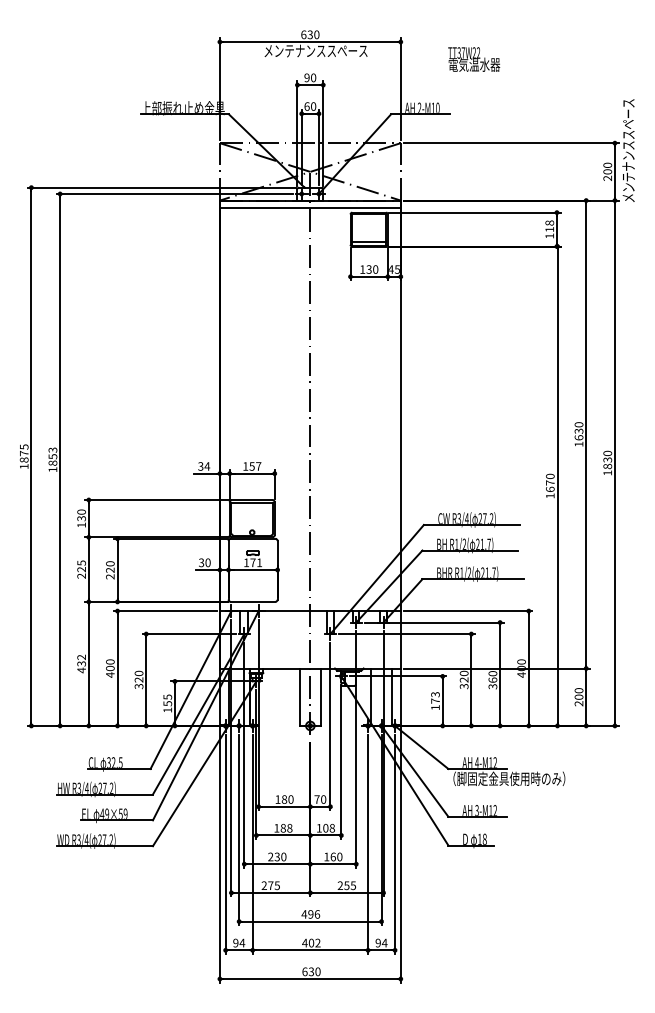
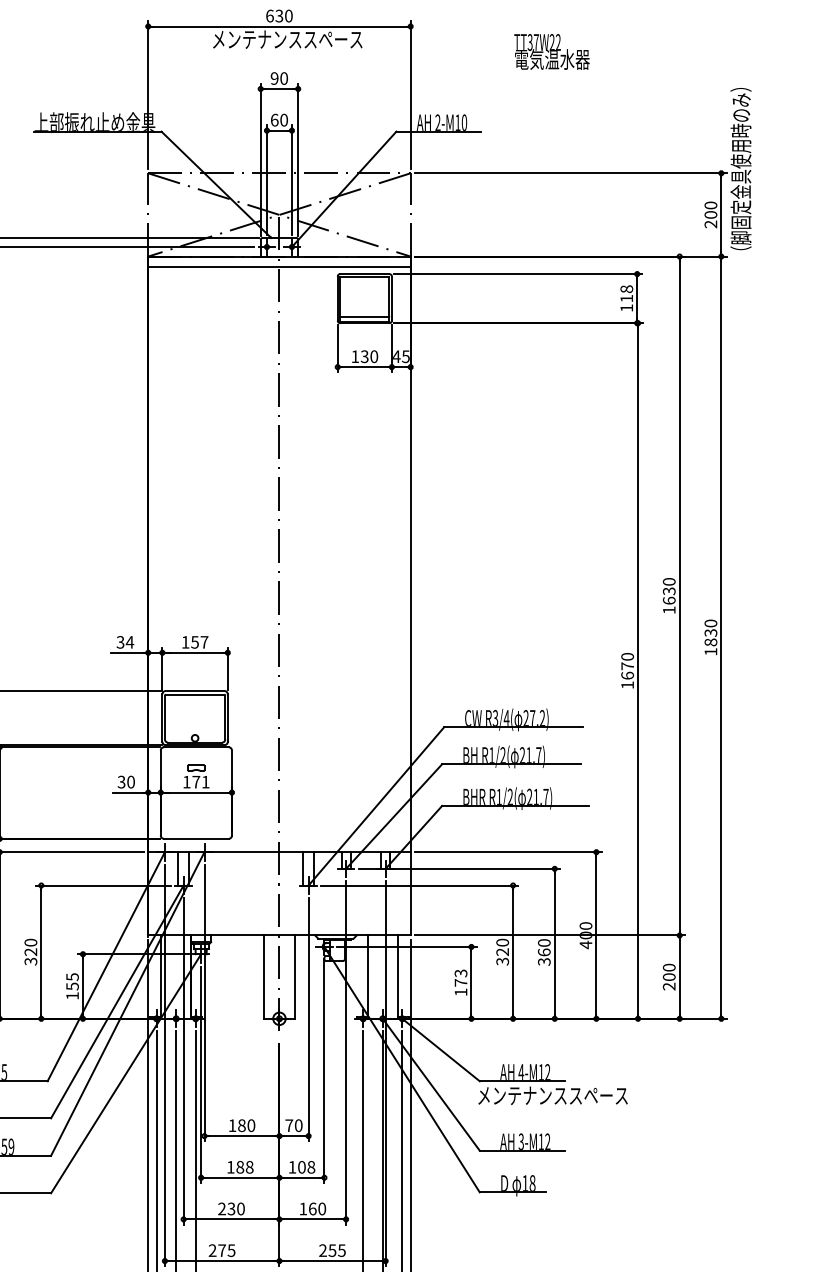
text: (474, 59) -> (552, 51), moved
text: (628, 142) -> (741, 172), メンテナンススペース -> （脚固定金具使用時のみ）
text: (506, 778) -> (564, 1095), （脚固定金具使用時のみ） -> メンテナンススペース

